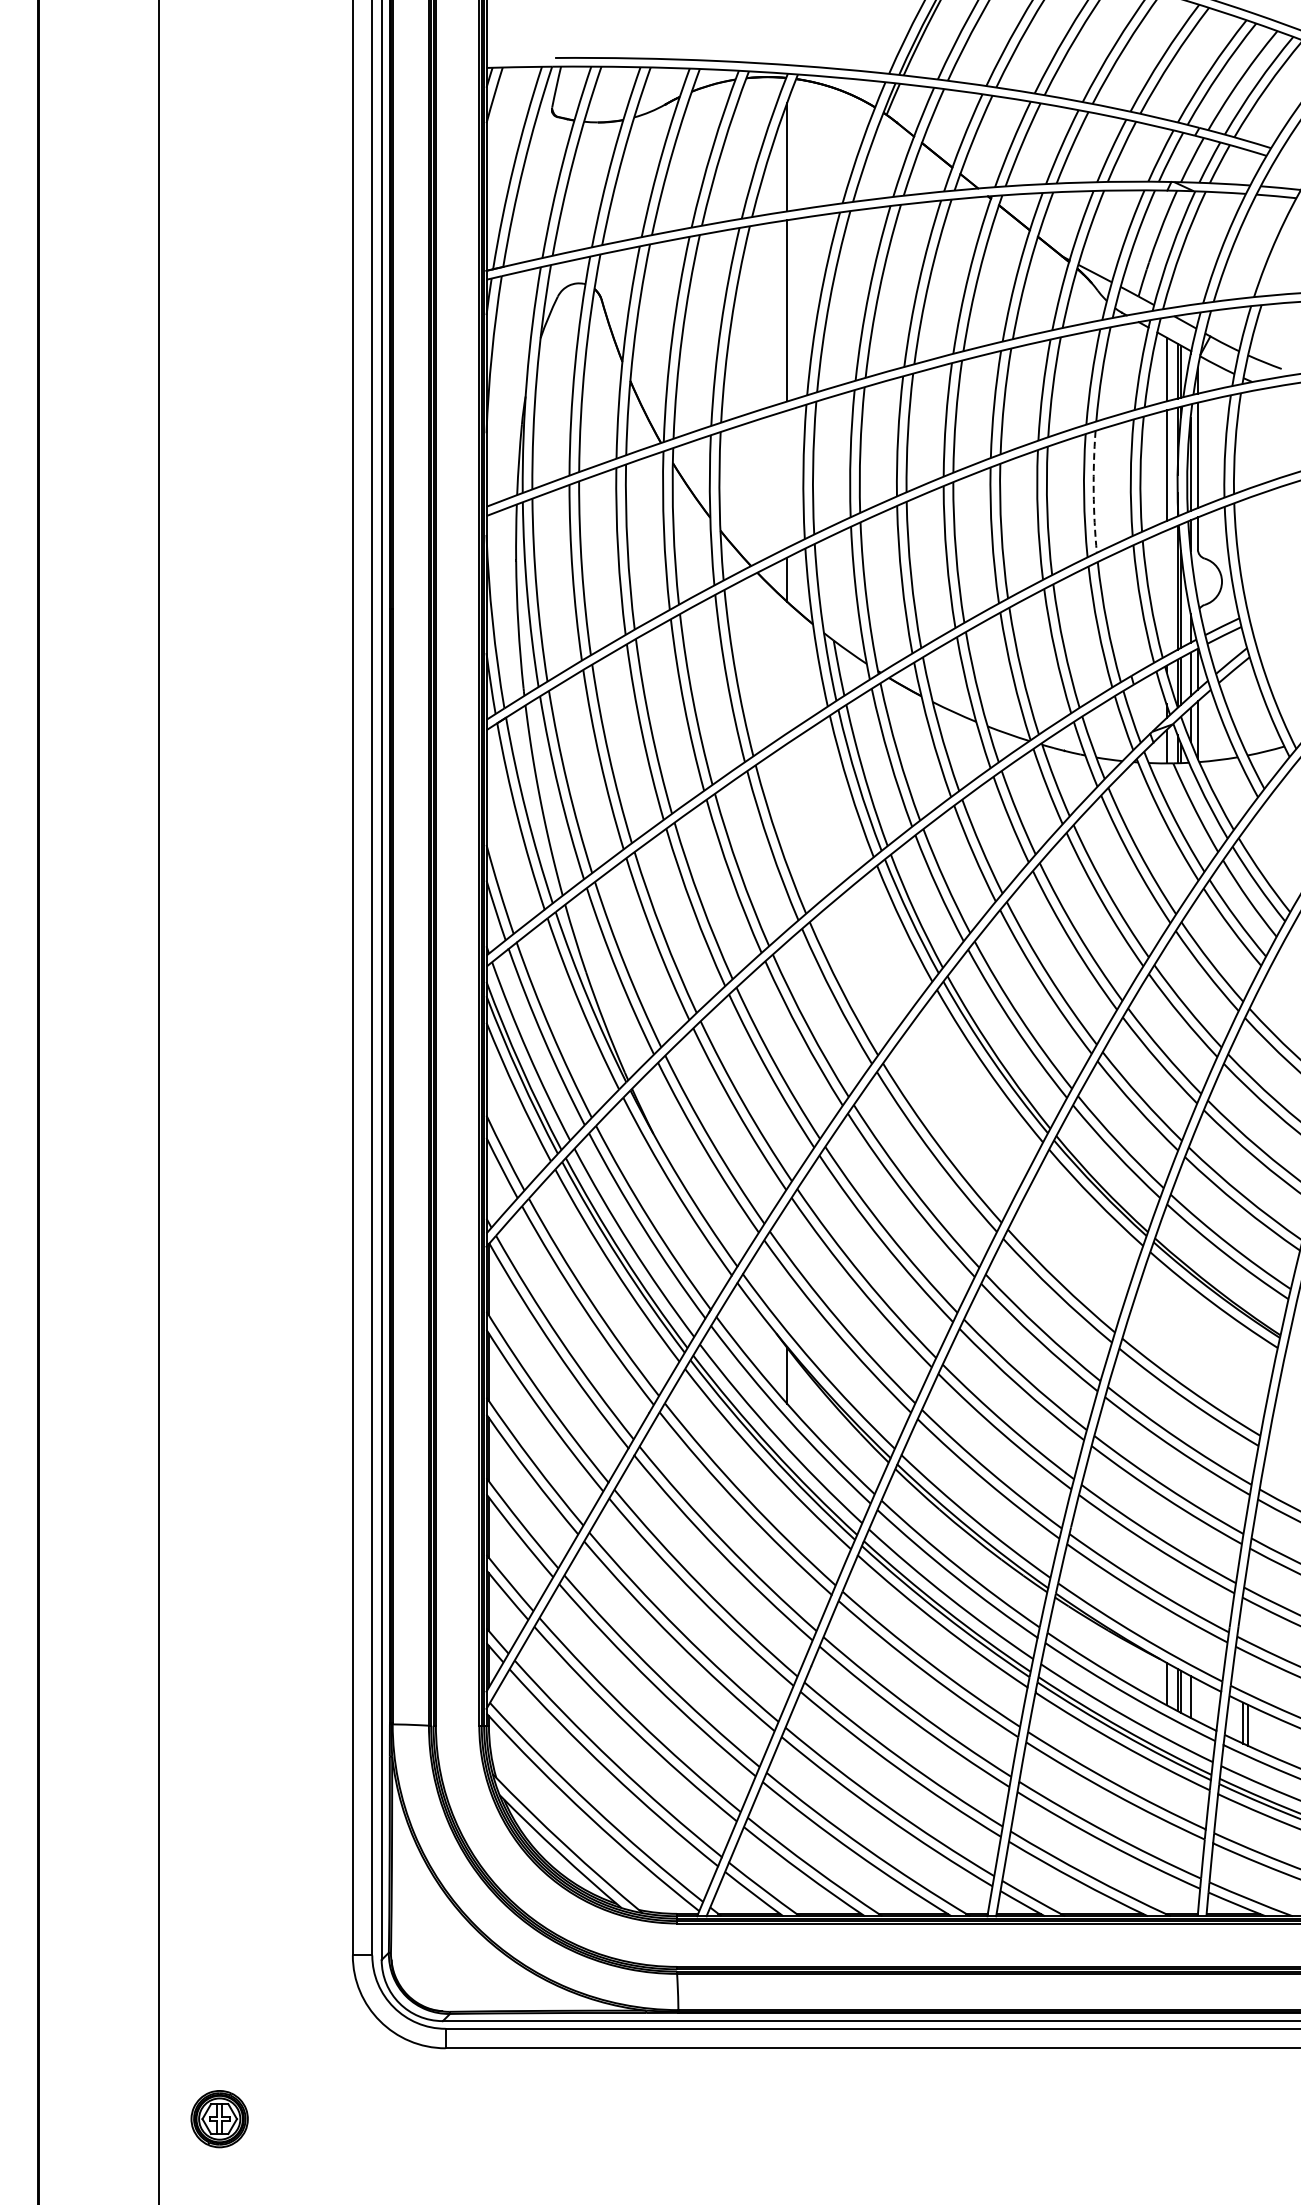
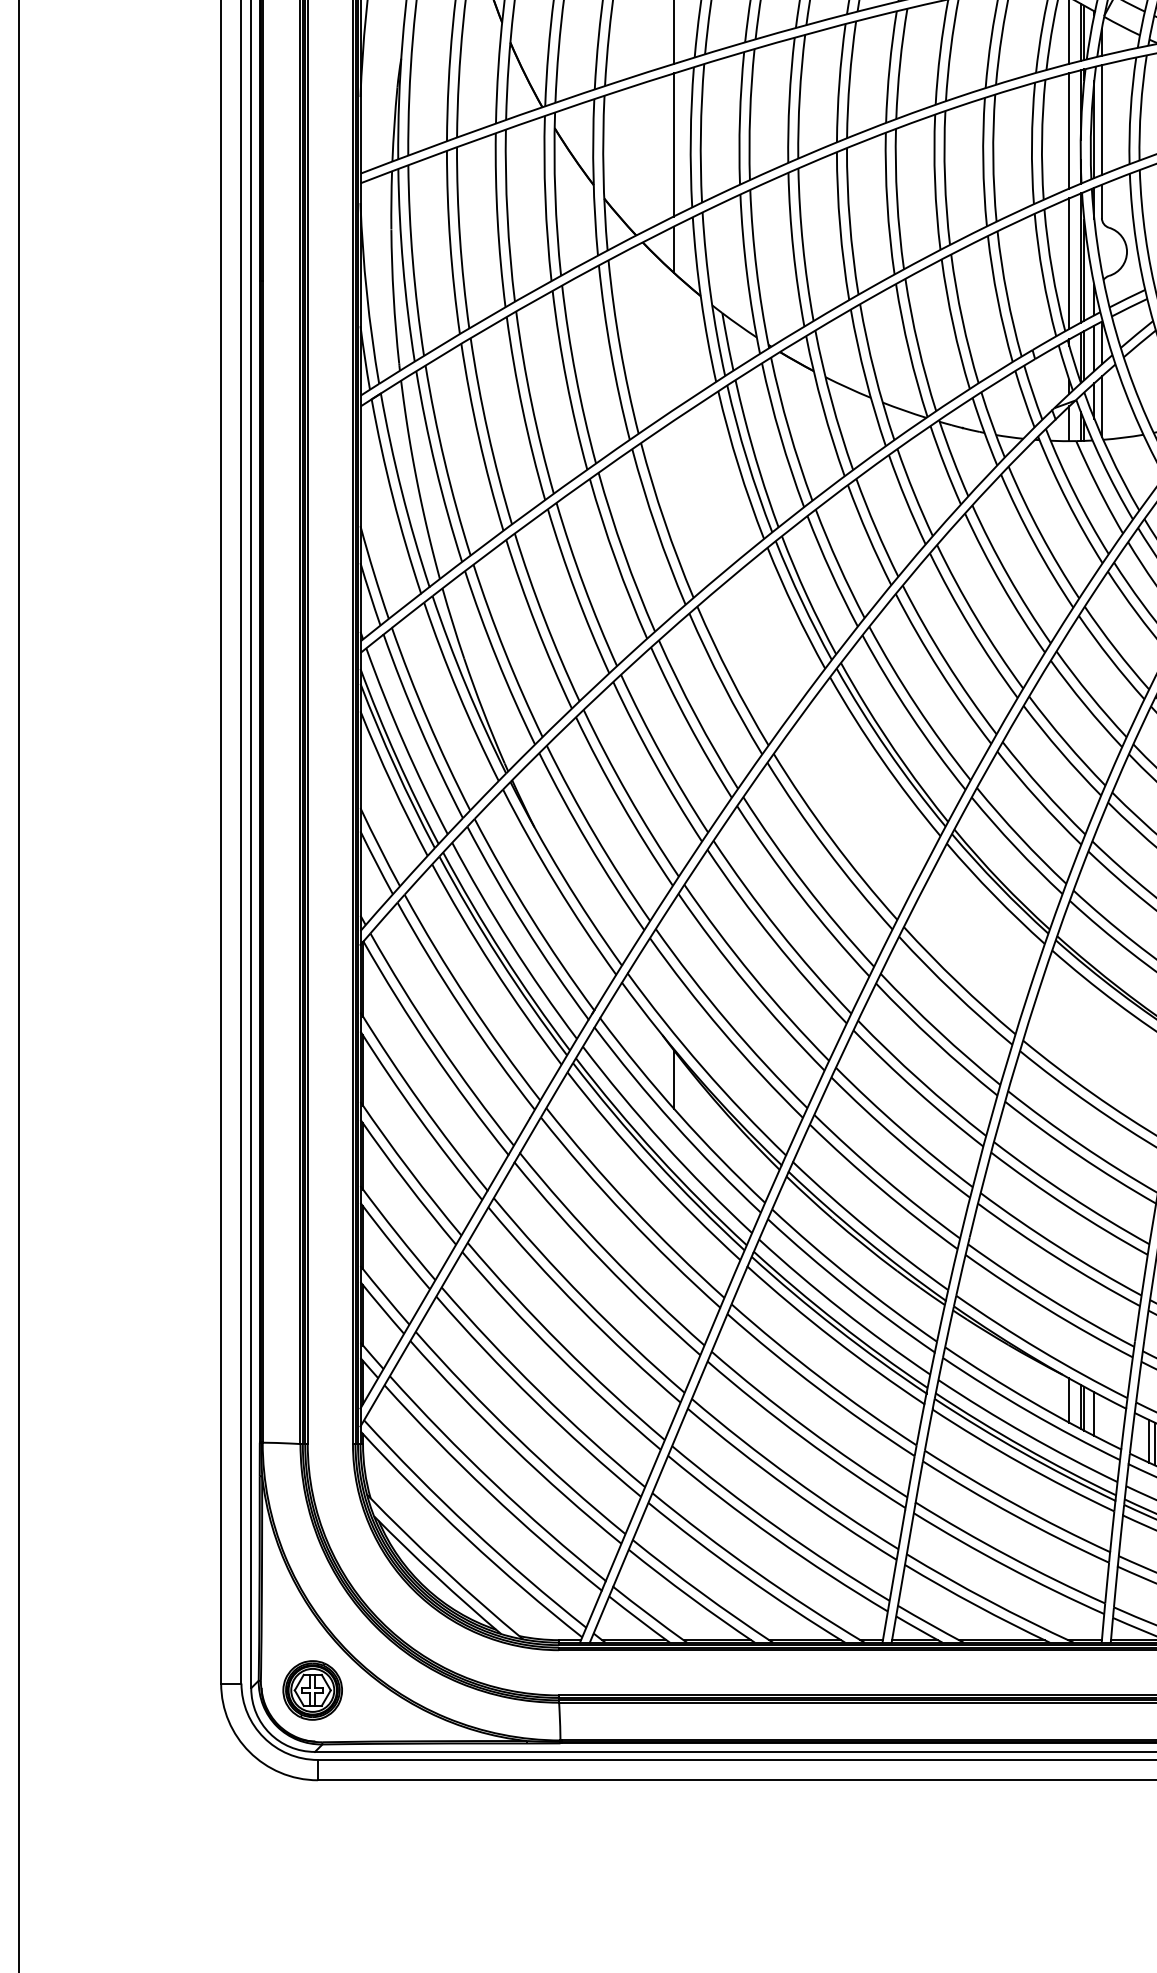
line: (787, 478) -> (674, 144), added
arc: (1093, 491) -> (993, 157), dashed -> solid
line: (1166, 592) -> (1069, 263), added
part: (219, 2119) -> (312, 1690), moved

